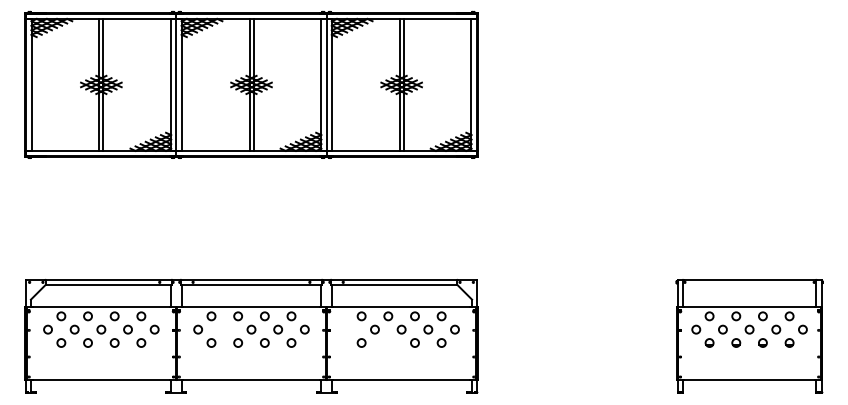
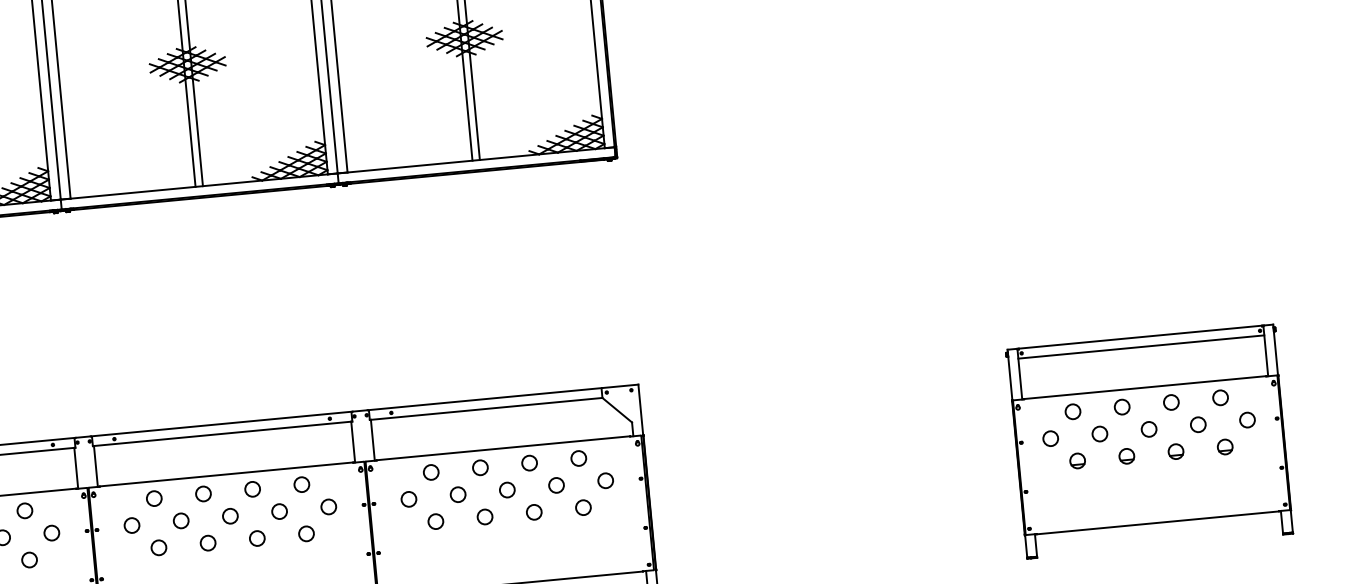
line: (749, 285) -> (1141, 347), added
circle: (224, 329) -> (180, 520), added
circle: (348, 329) -> (409, 499), added
circle: (388, 342) -> (485, 516), added

